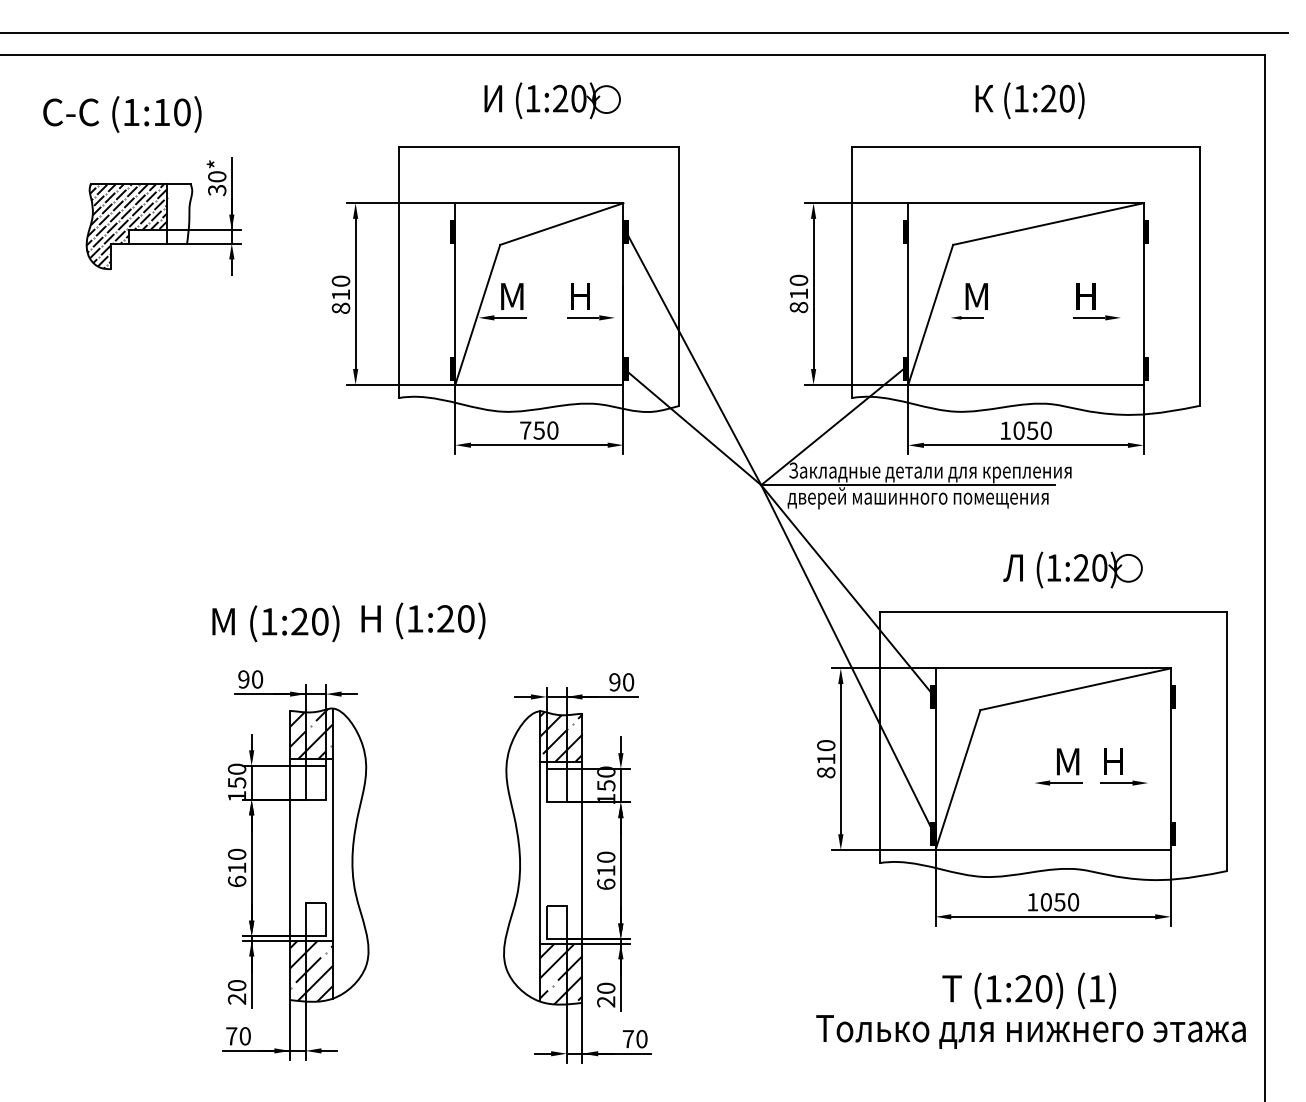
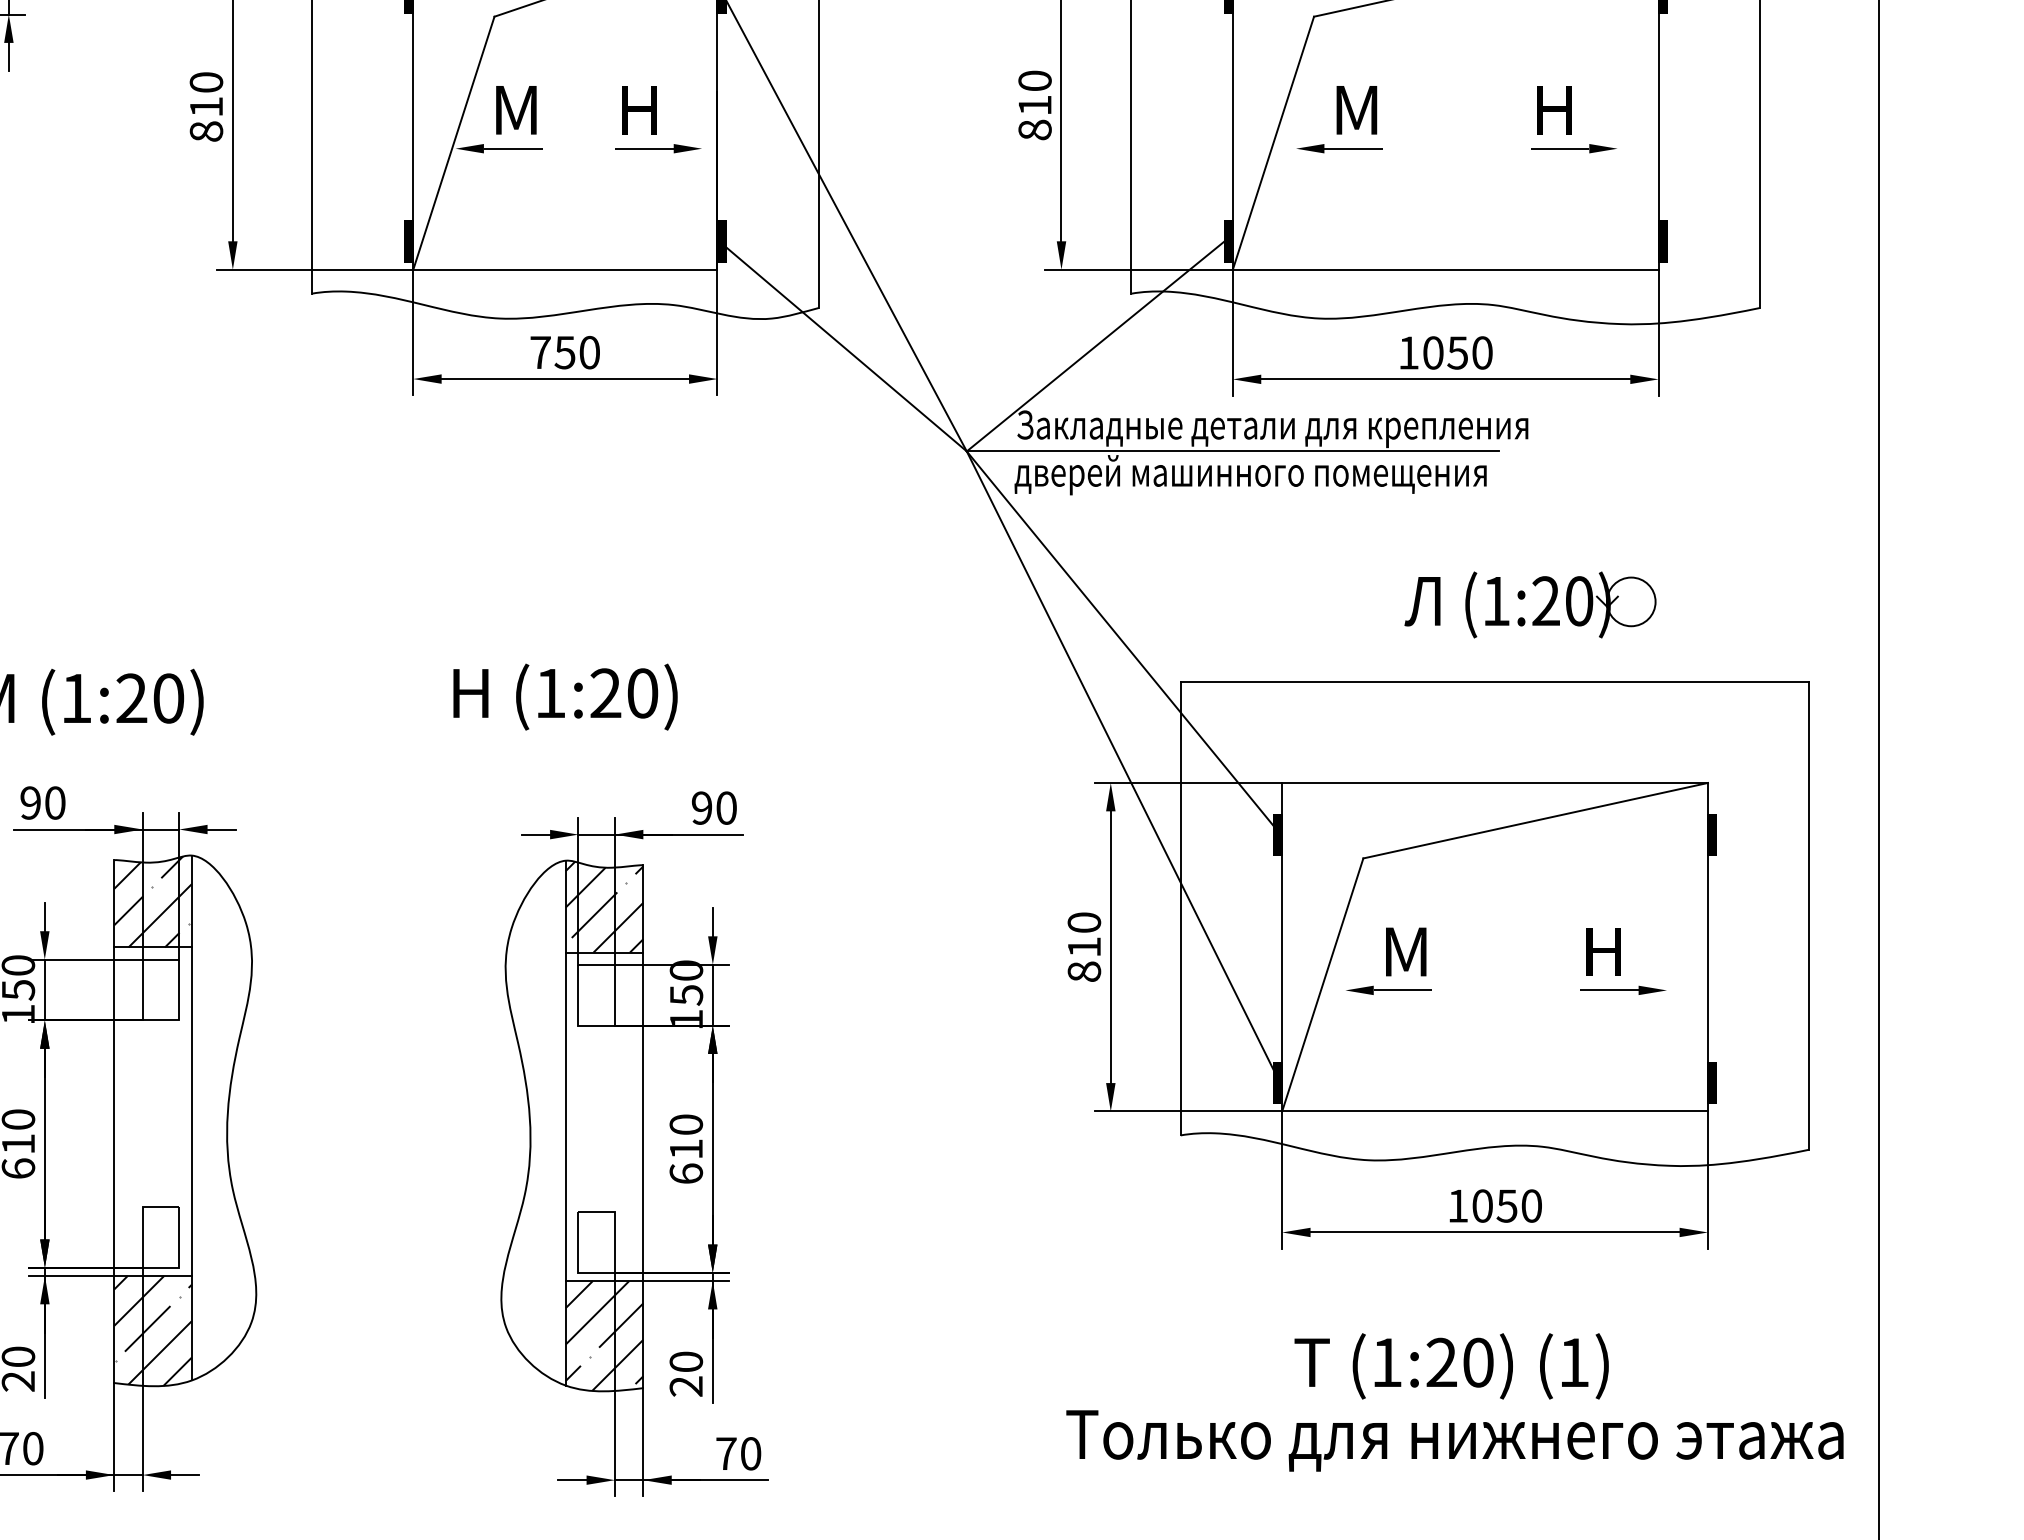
part: (967, 317) -> (1340, 148), size x1.43
text: (423, 620) -> (565, 696), moved
part: (1058, 766) -> (1388, 960), moved

